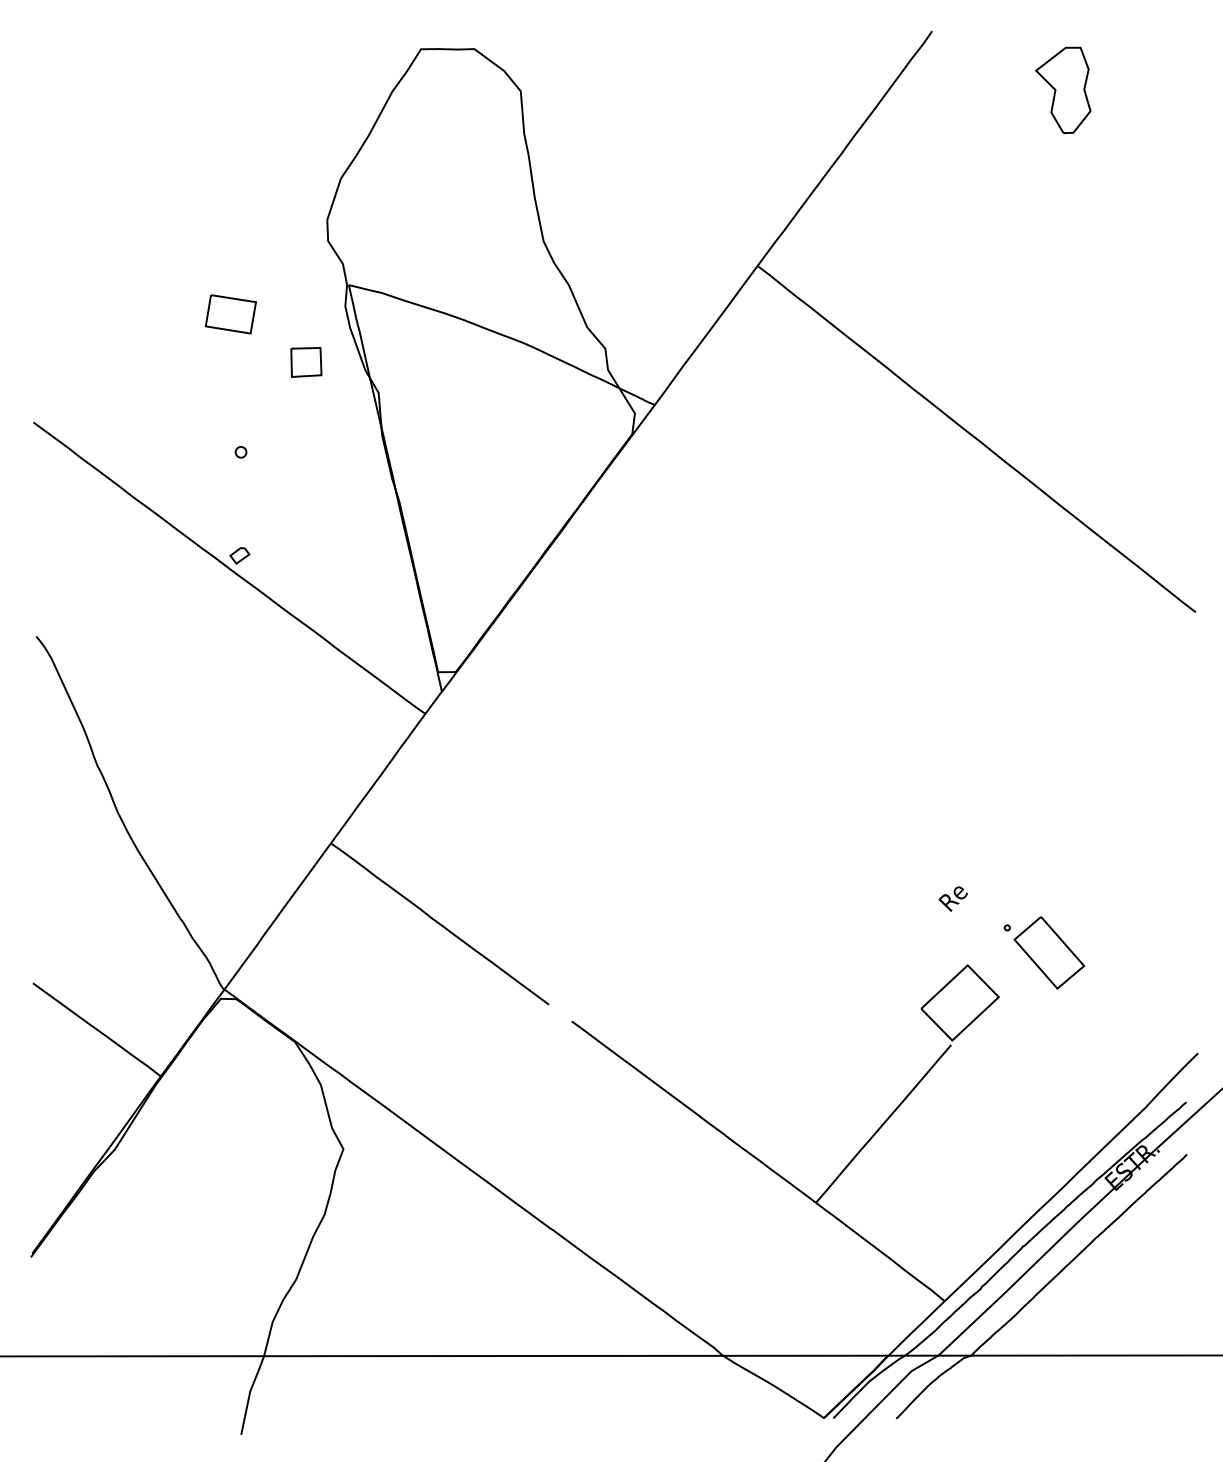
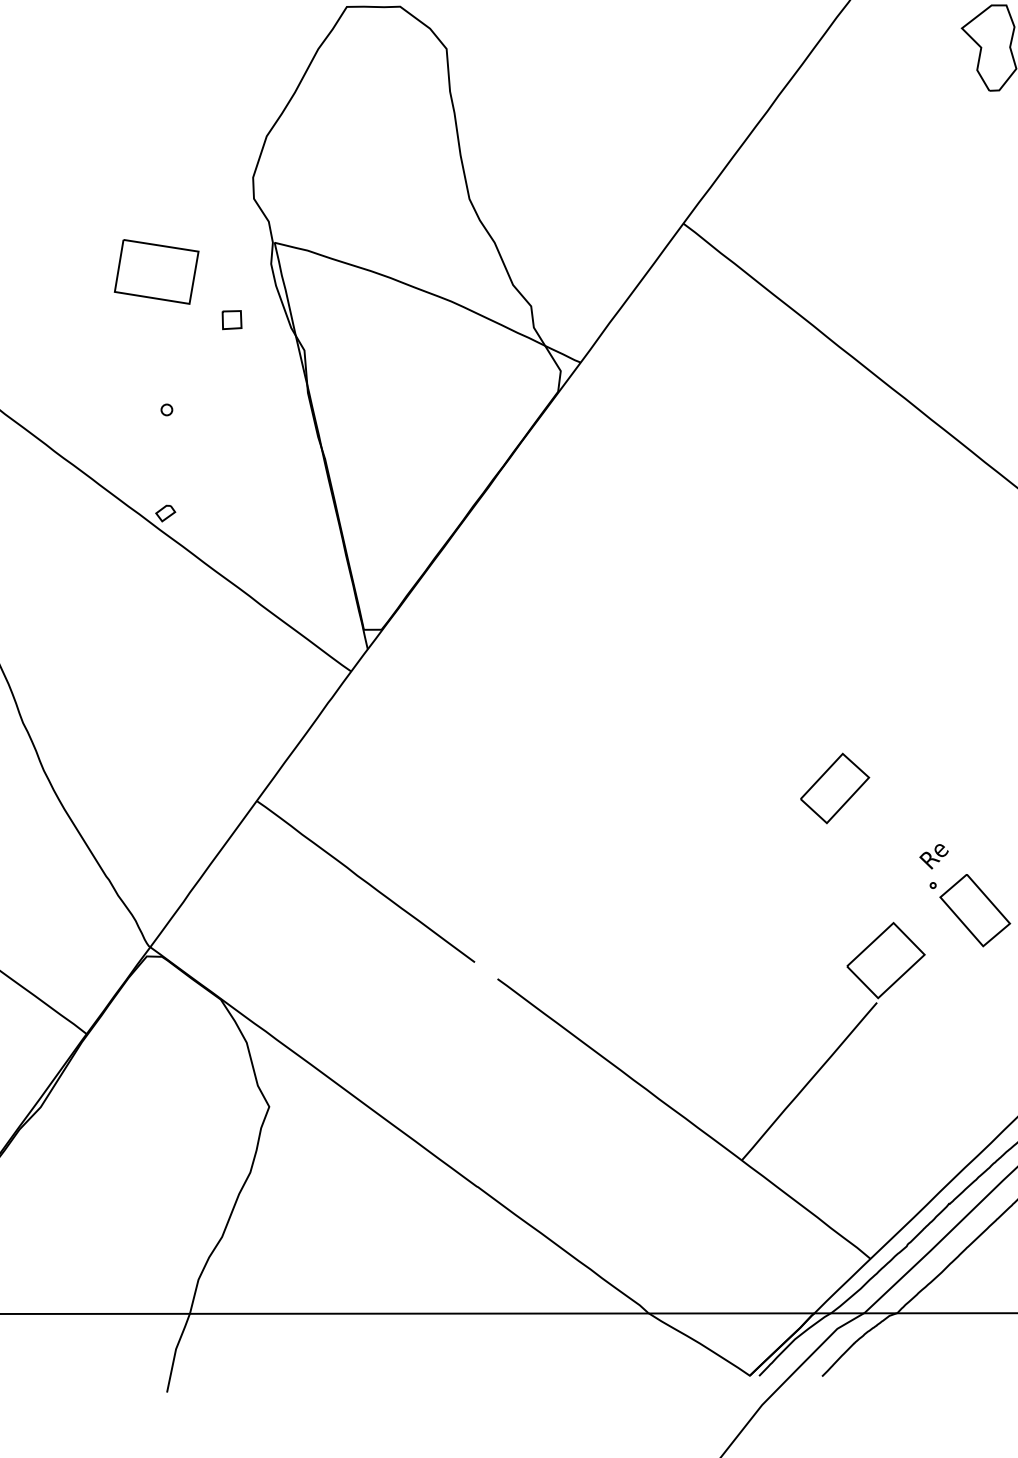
part: (230, 314) -> (156, 272), size x1.67
part: (305, 362) -> (231, 320), size x0.62
part: (909, 830) -> (835, 788), added
text: (952, 898) -> (933, 856), moved

